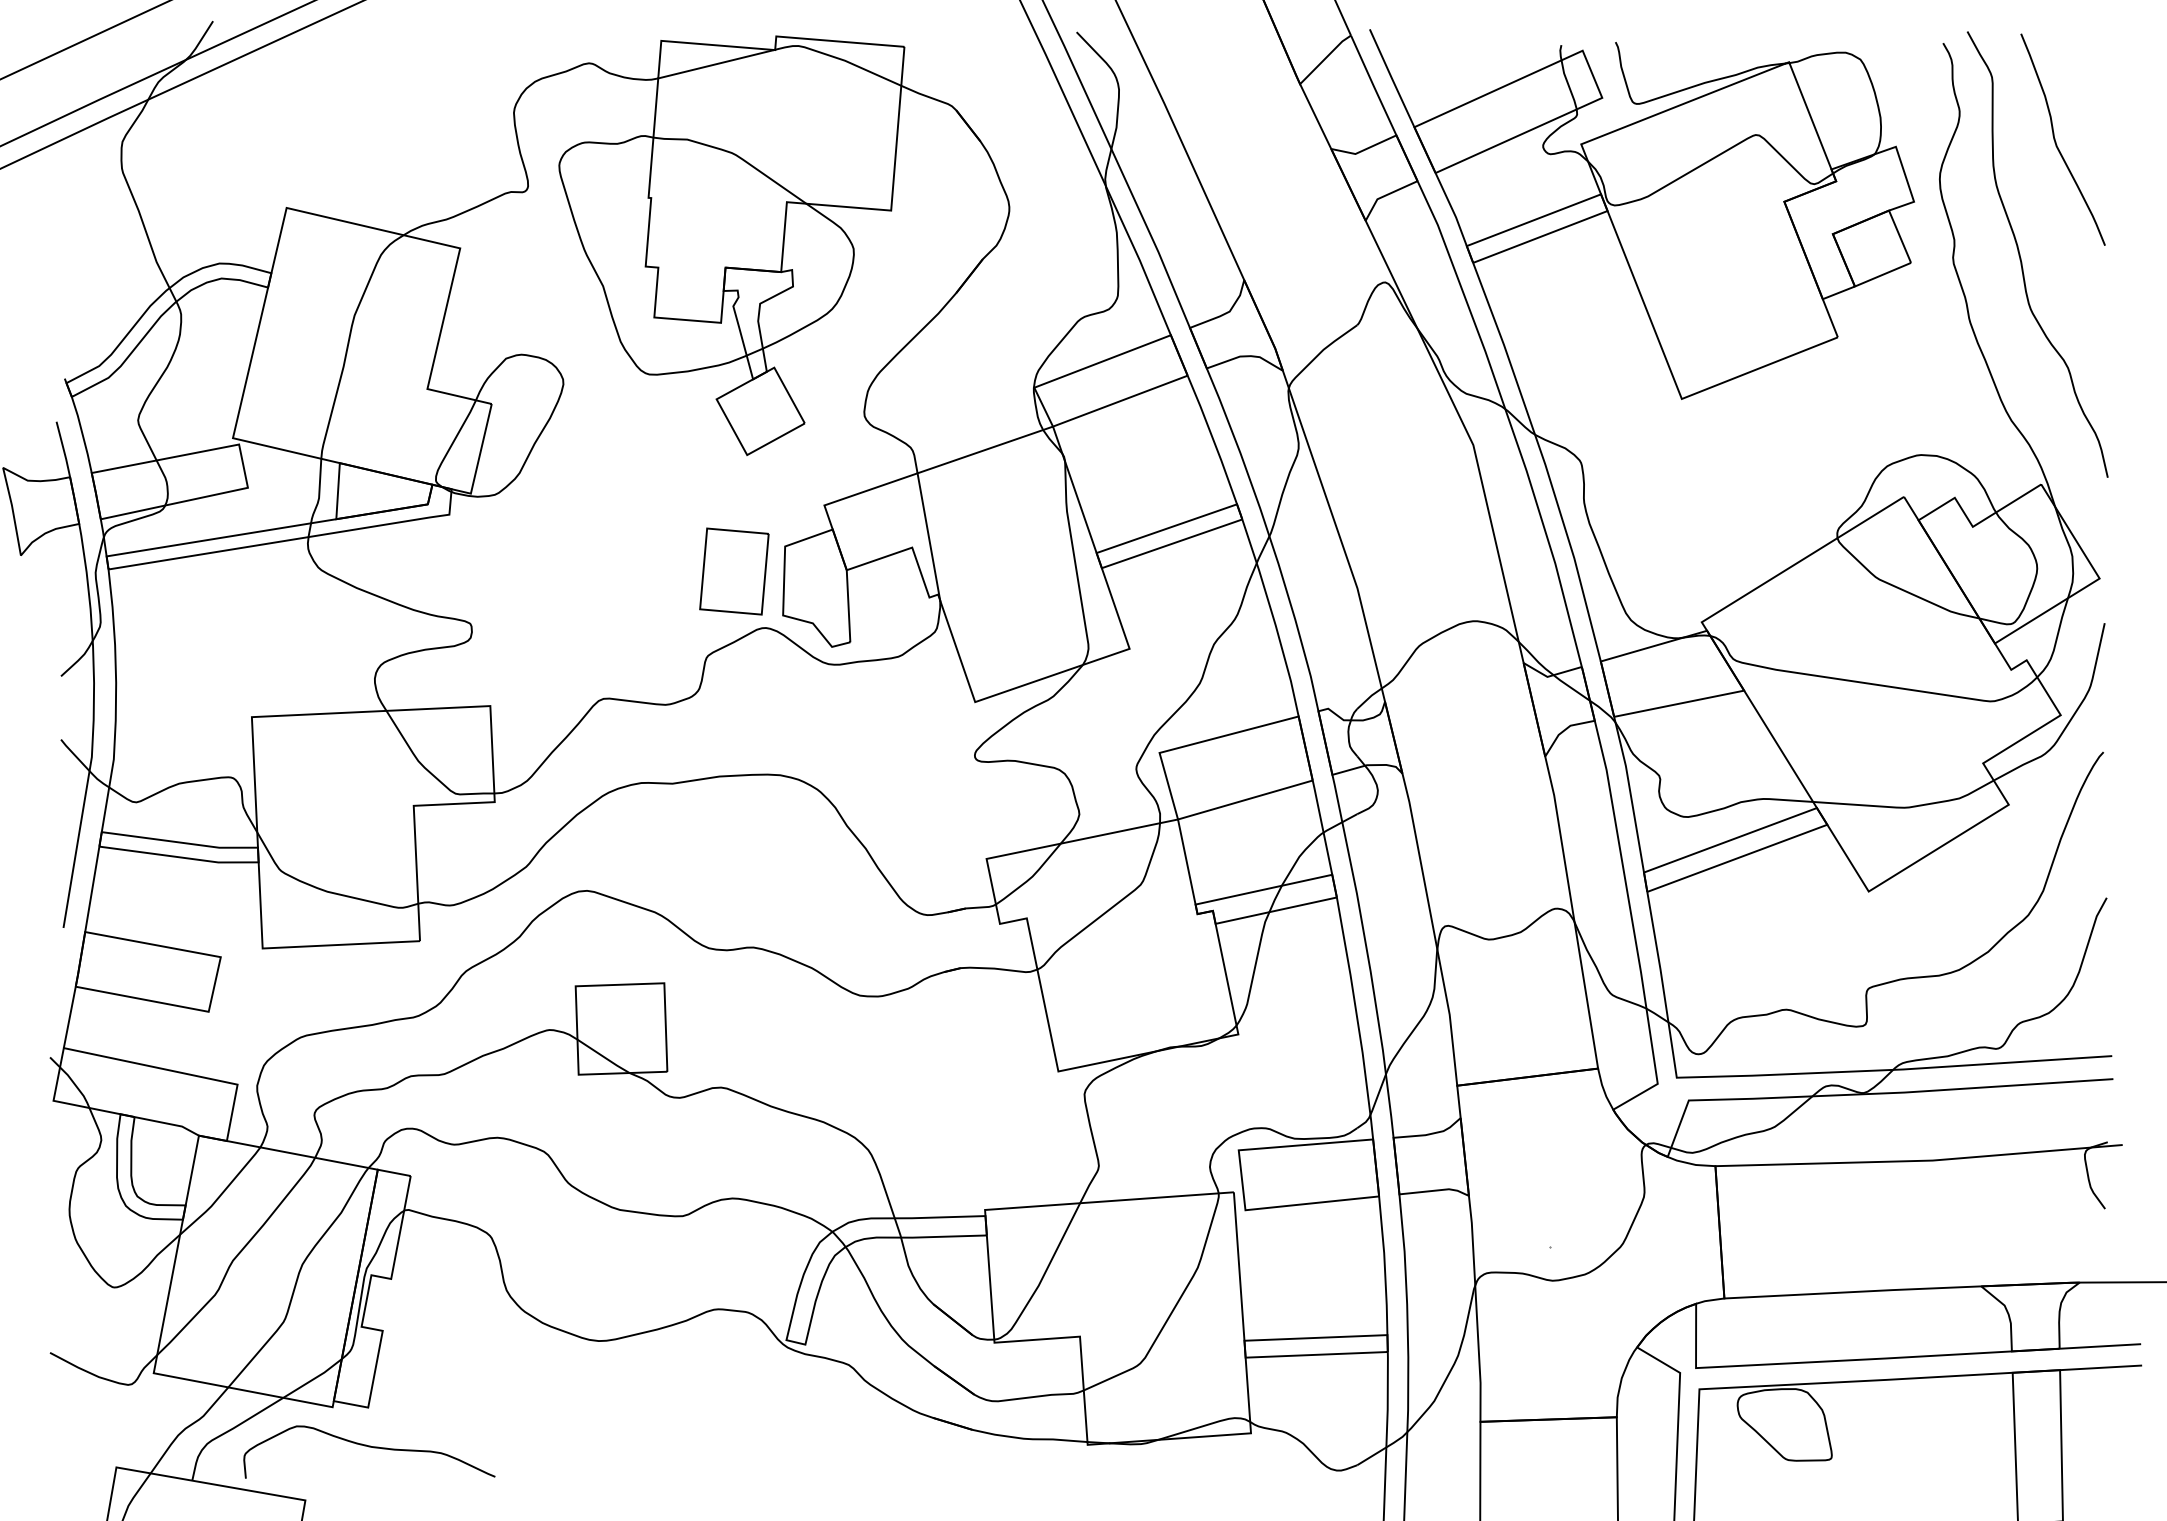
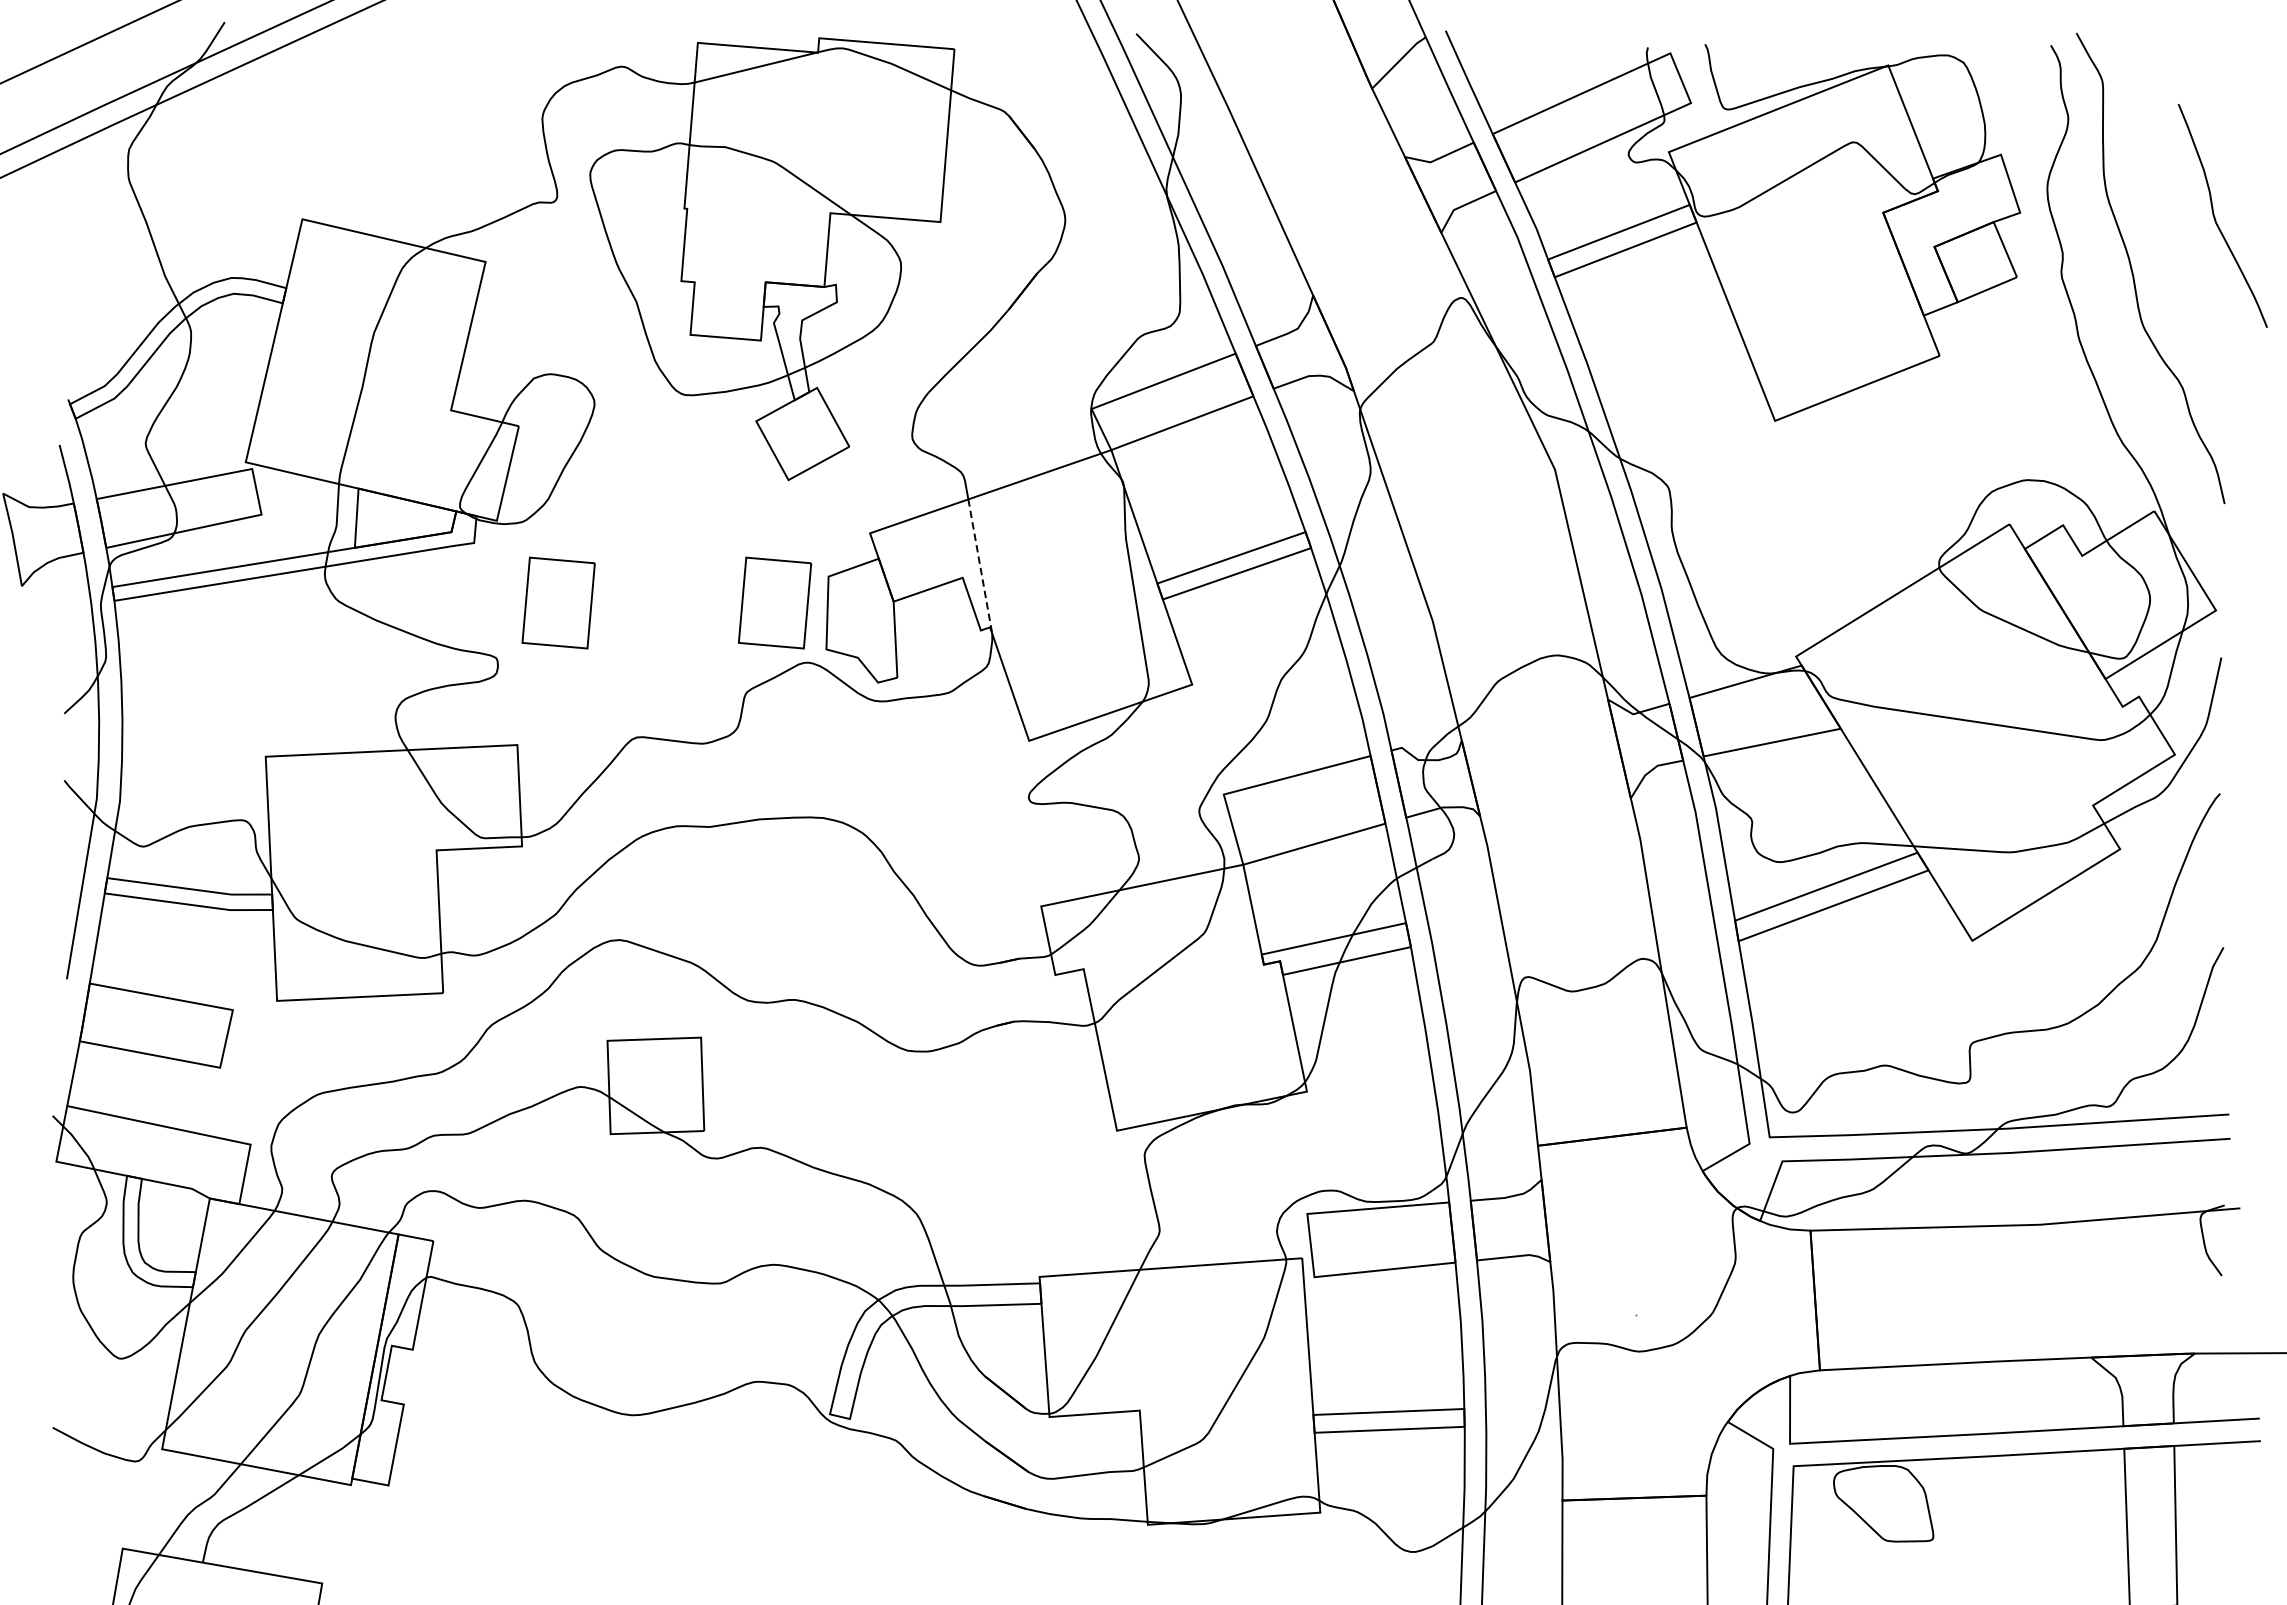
curve: (2056, 141) -> (2215, 217), moved
line: (928, 536) -> (979, 566), solid -> dashed
part: (529, 571) -> (558, 603), added
curve: (369, 1447) -> (389, 1527), removed

